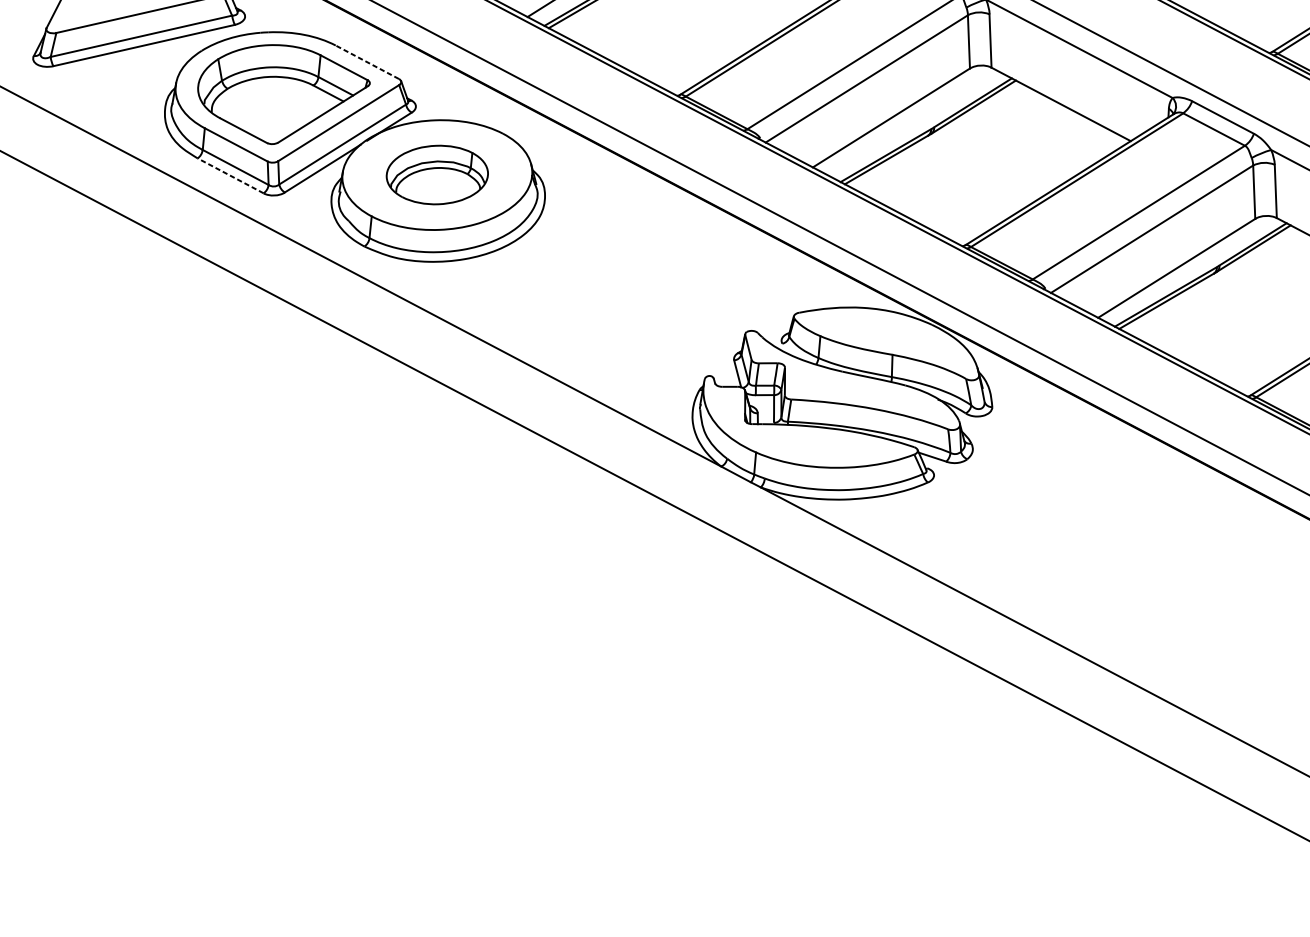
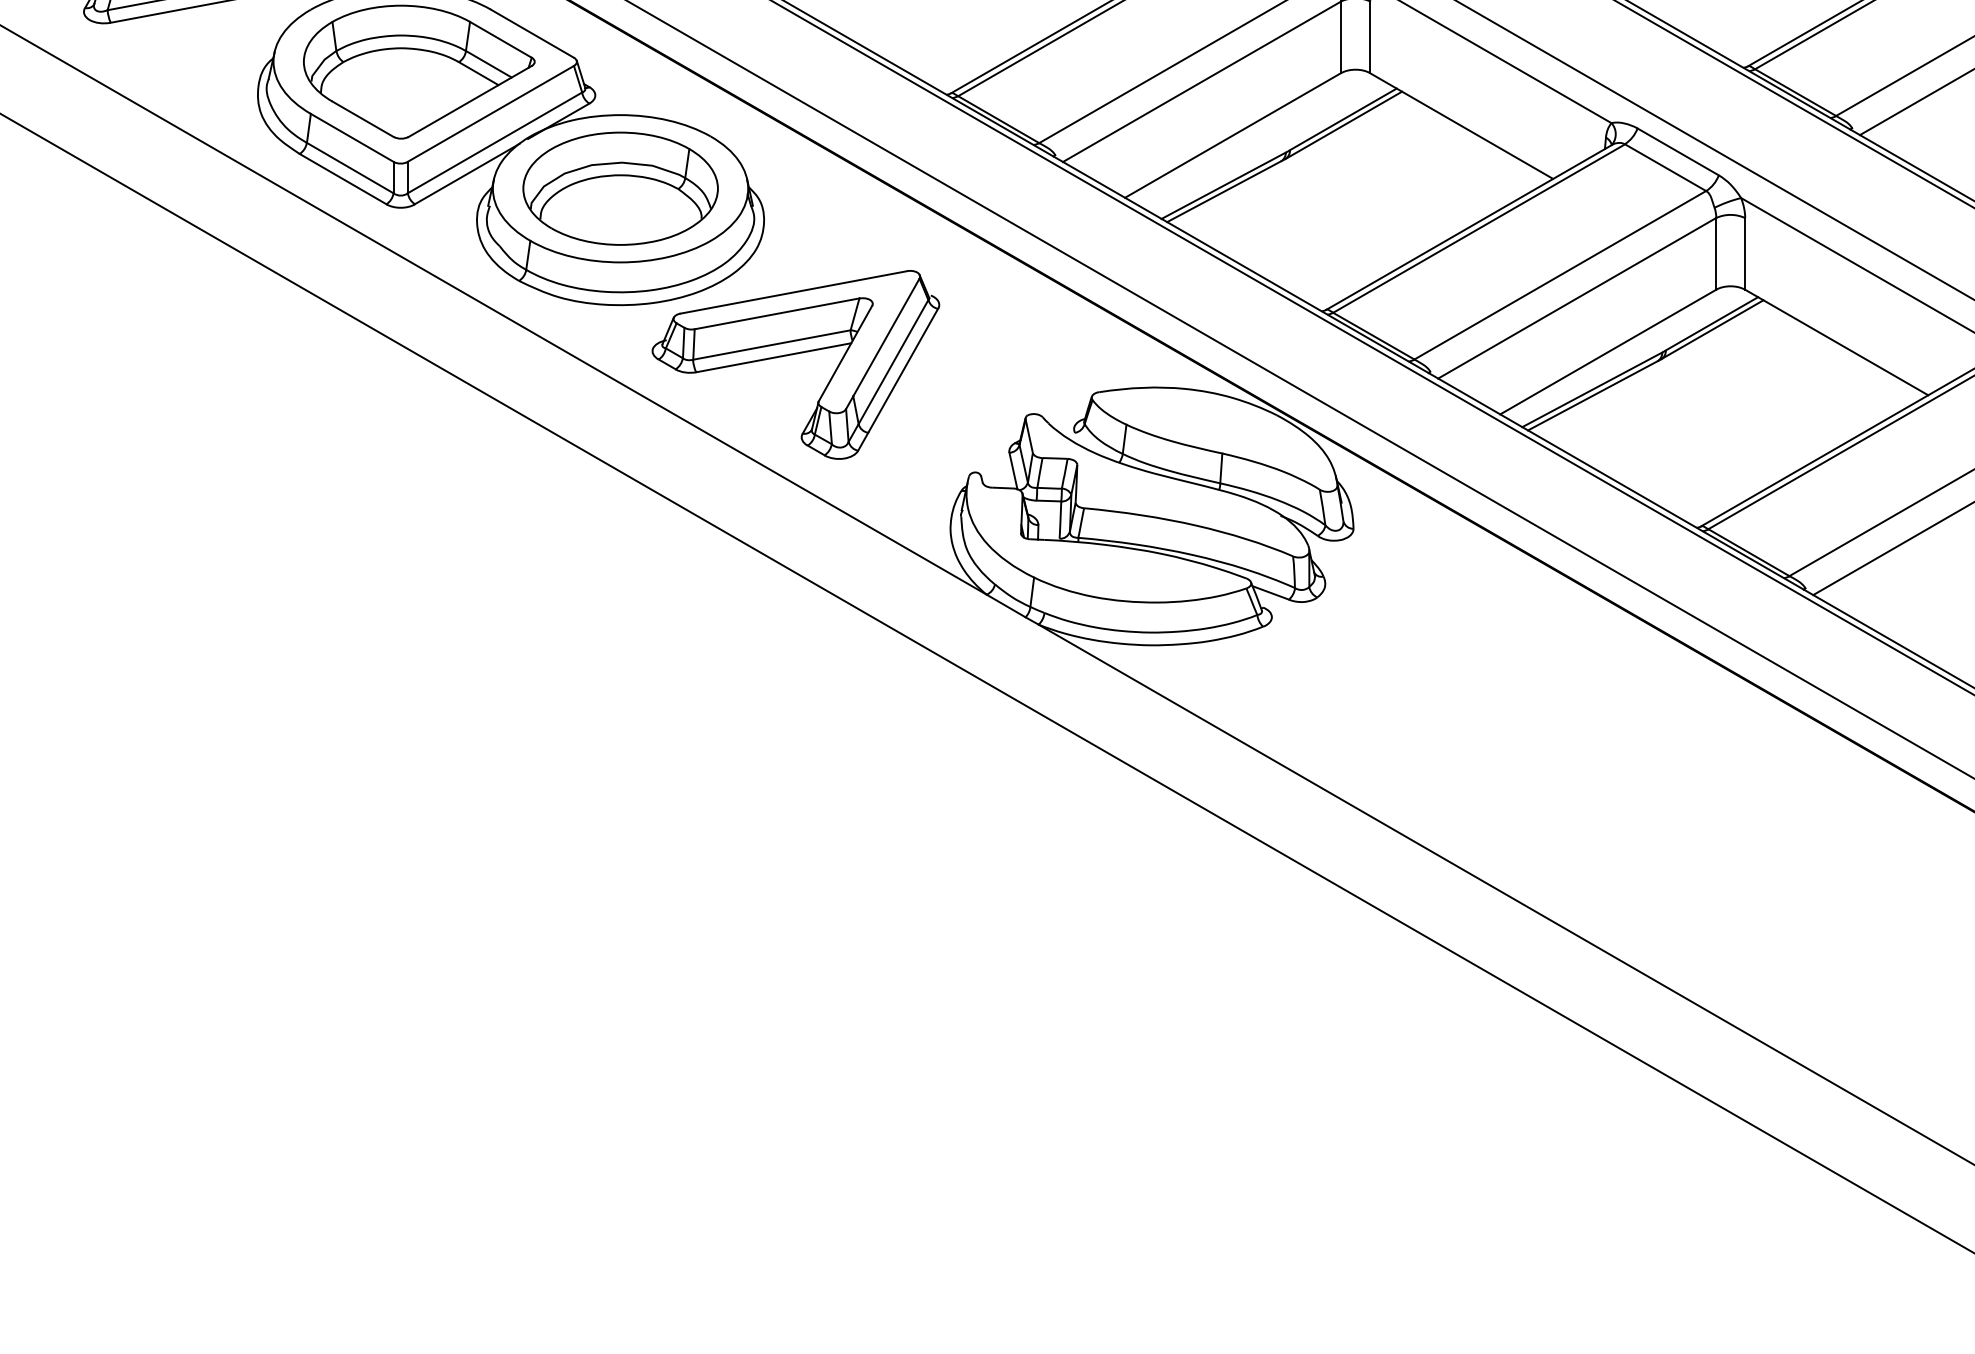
line: (366, 62) -> (531, 33), dashed -> solid
part: (437, 174) -> (620, 188), size x1.43
line: (230, 175) -> (342, 178), dashed -> solid
part: (570, 294) -> (792, 355), added

